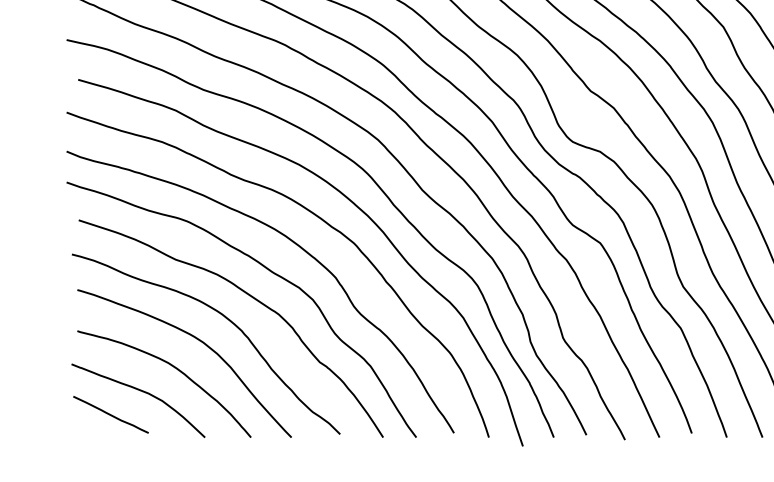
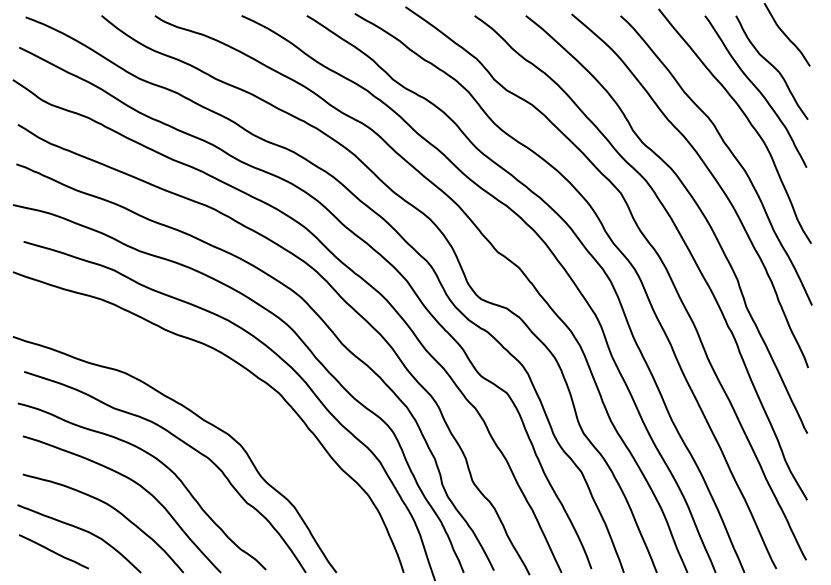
curve: (295, 244) -> (224, 394), removed

